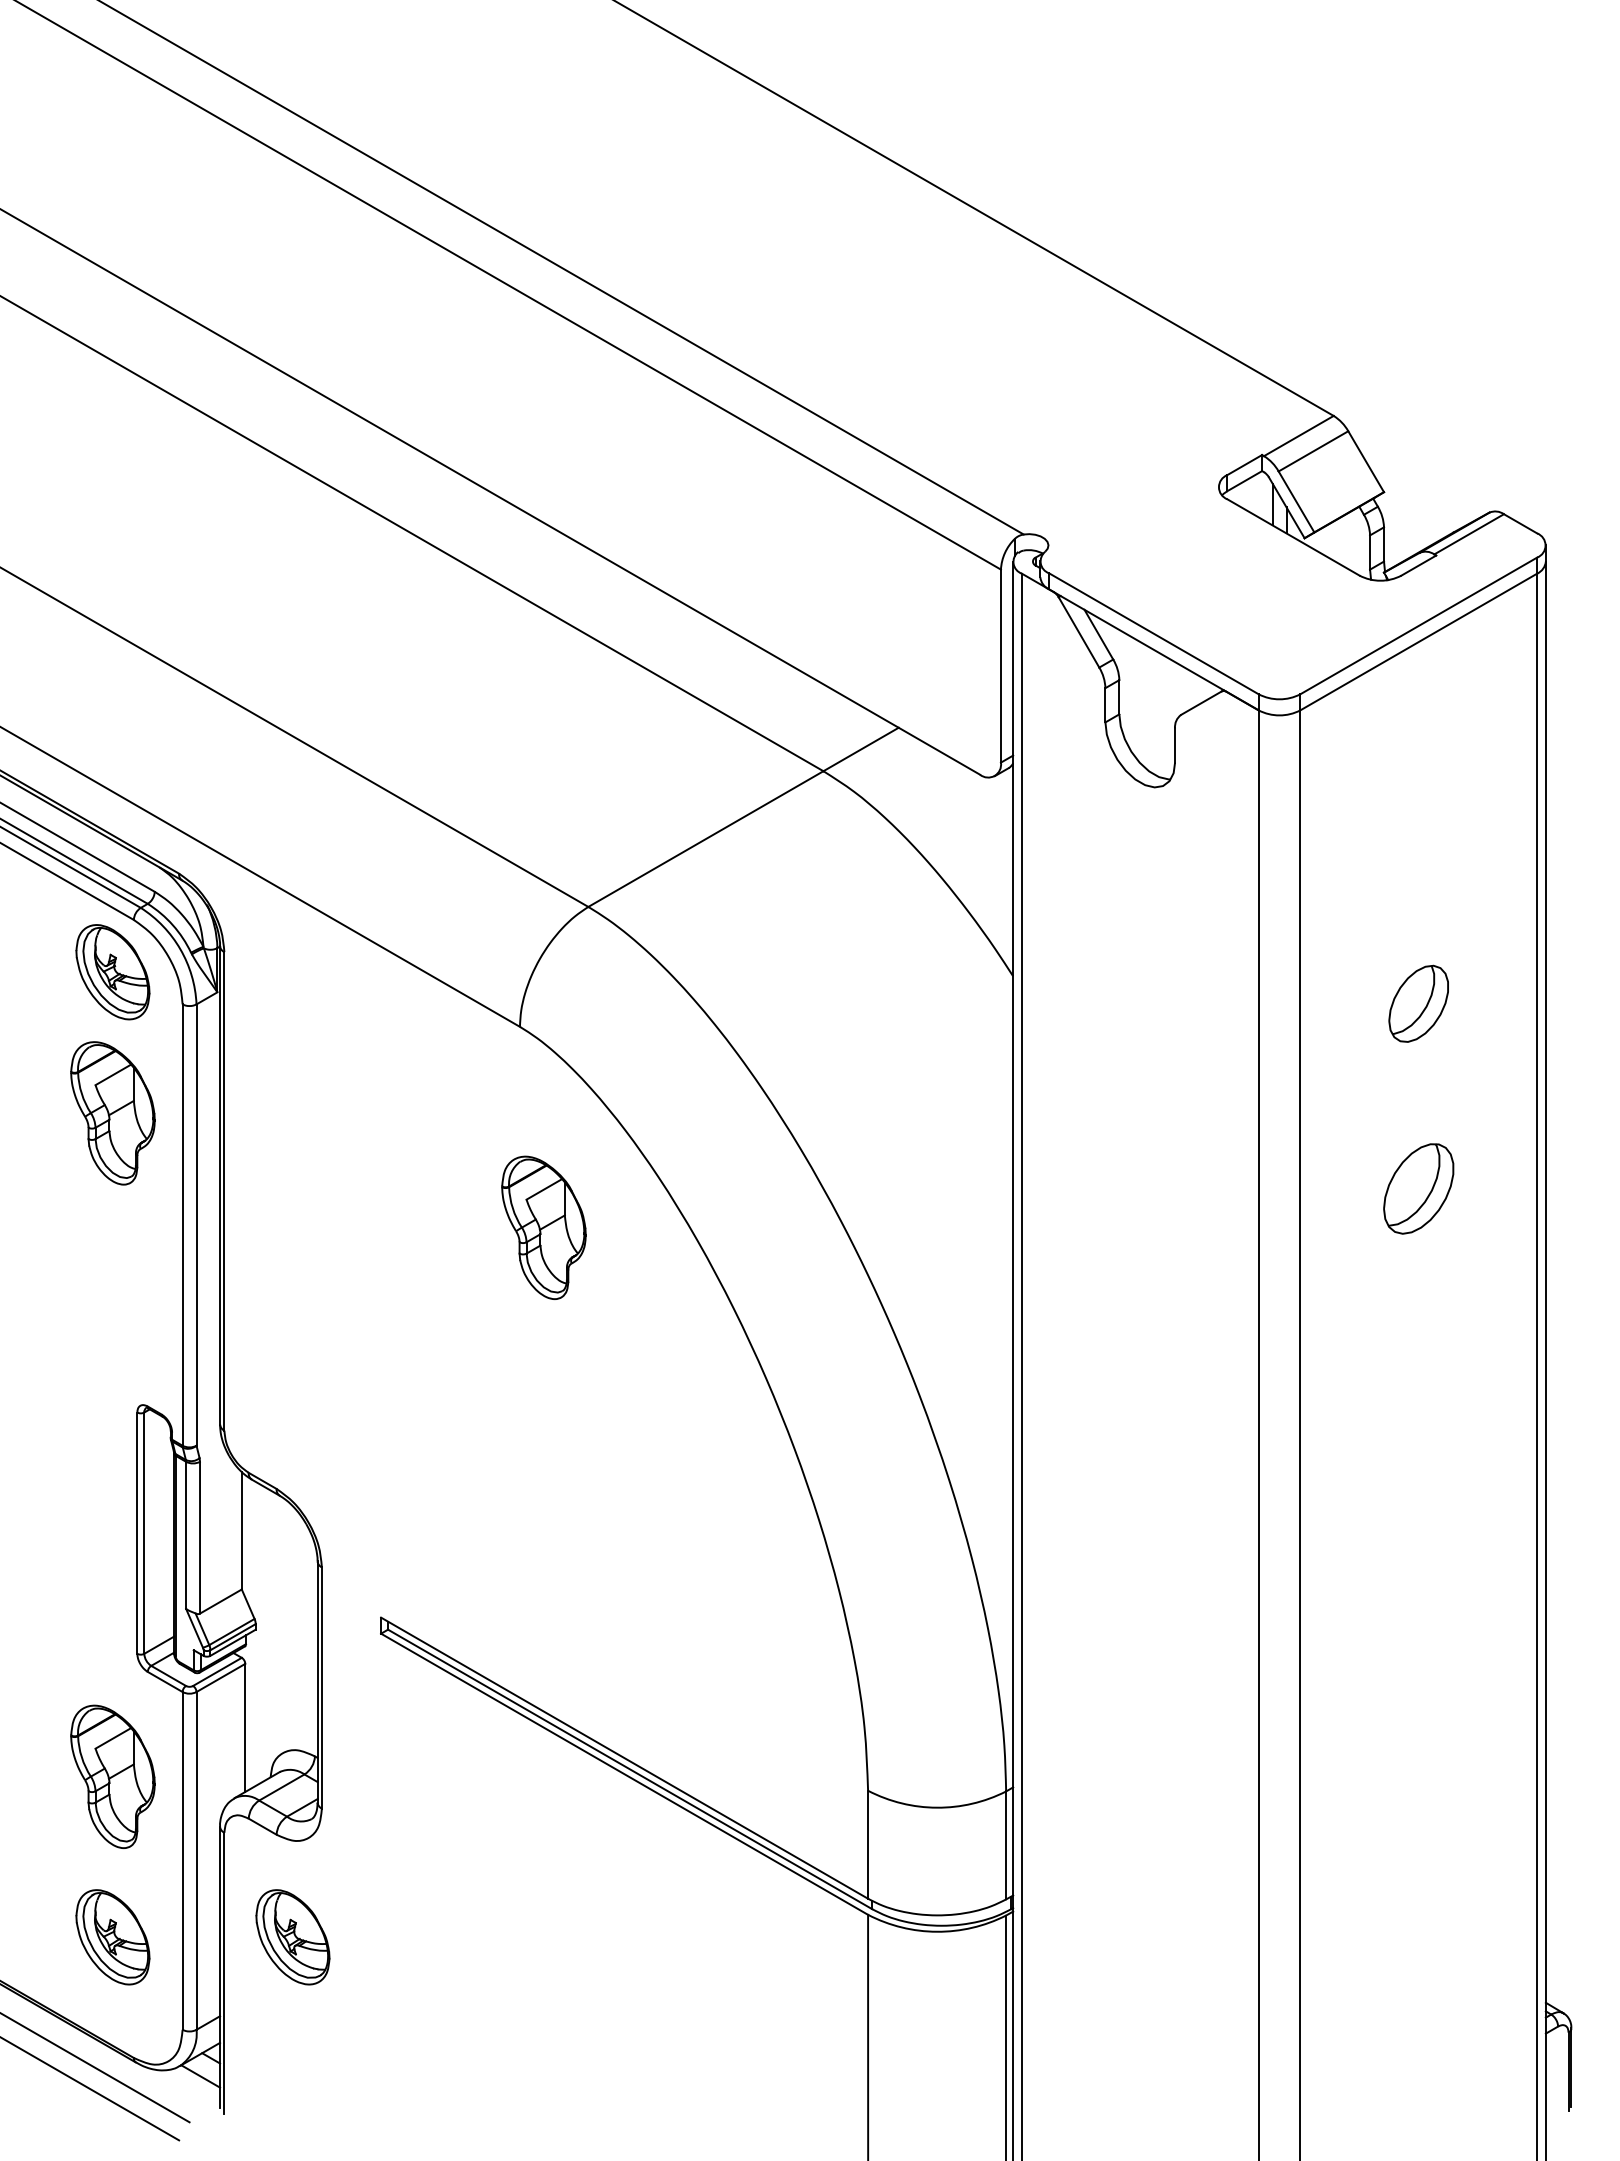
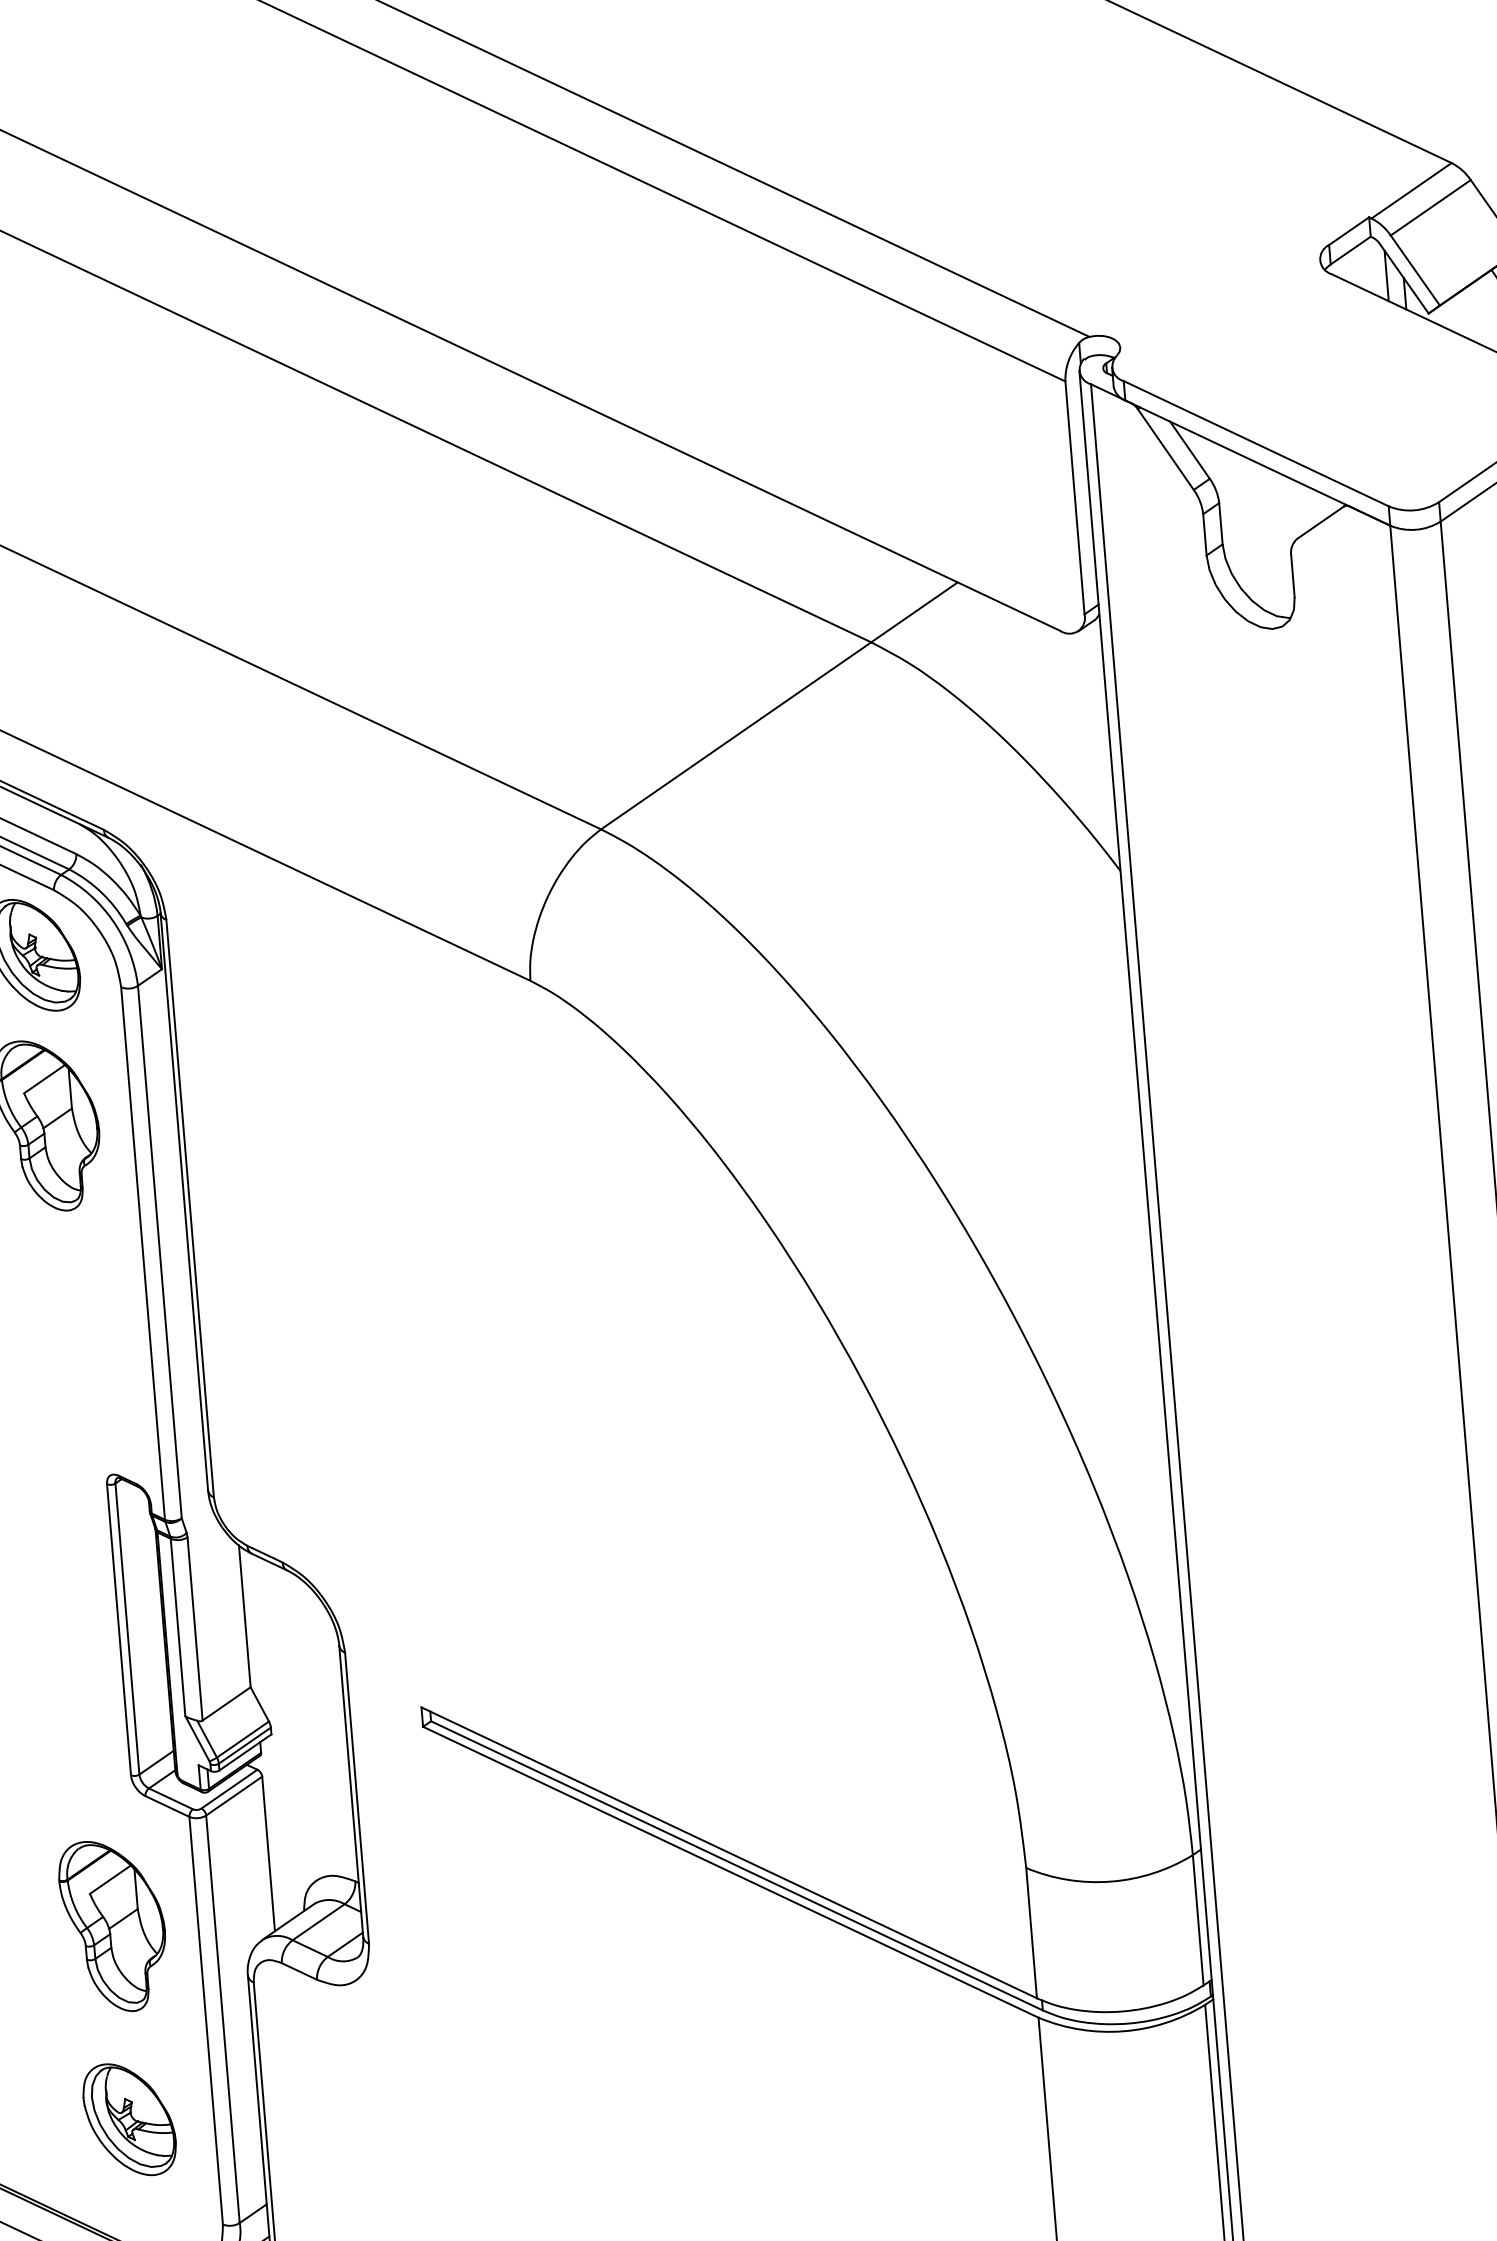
part: (543, 1227) -> (578, 1220), removed
part: (292, 1937) -> (346, 2102), removed

